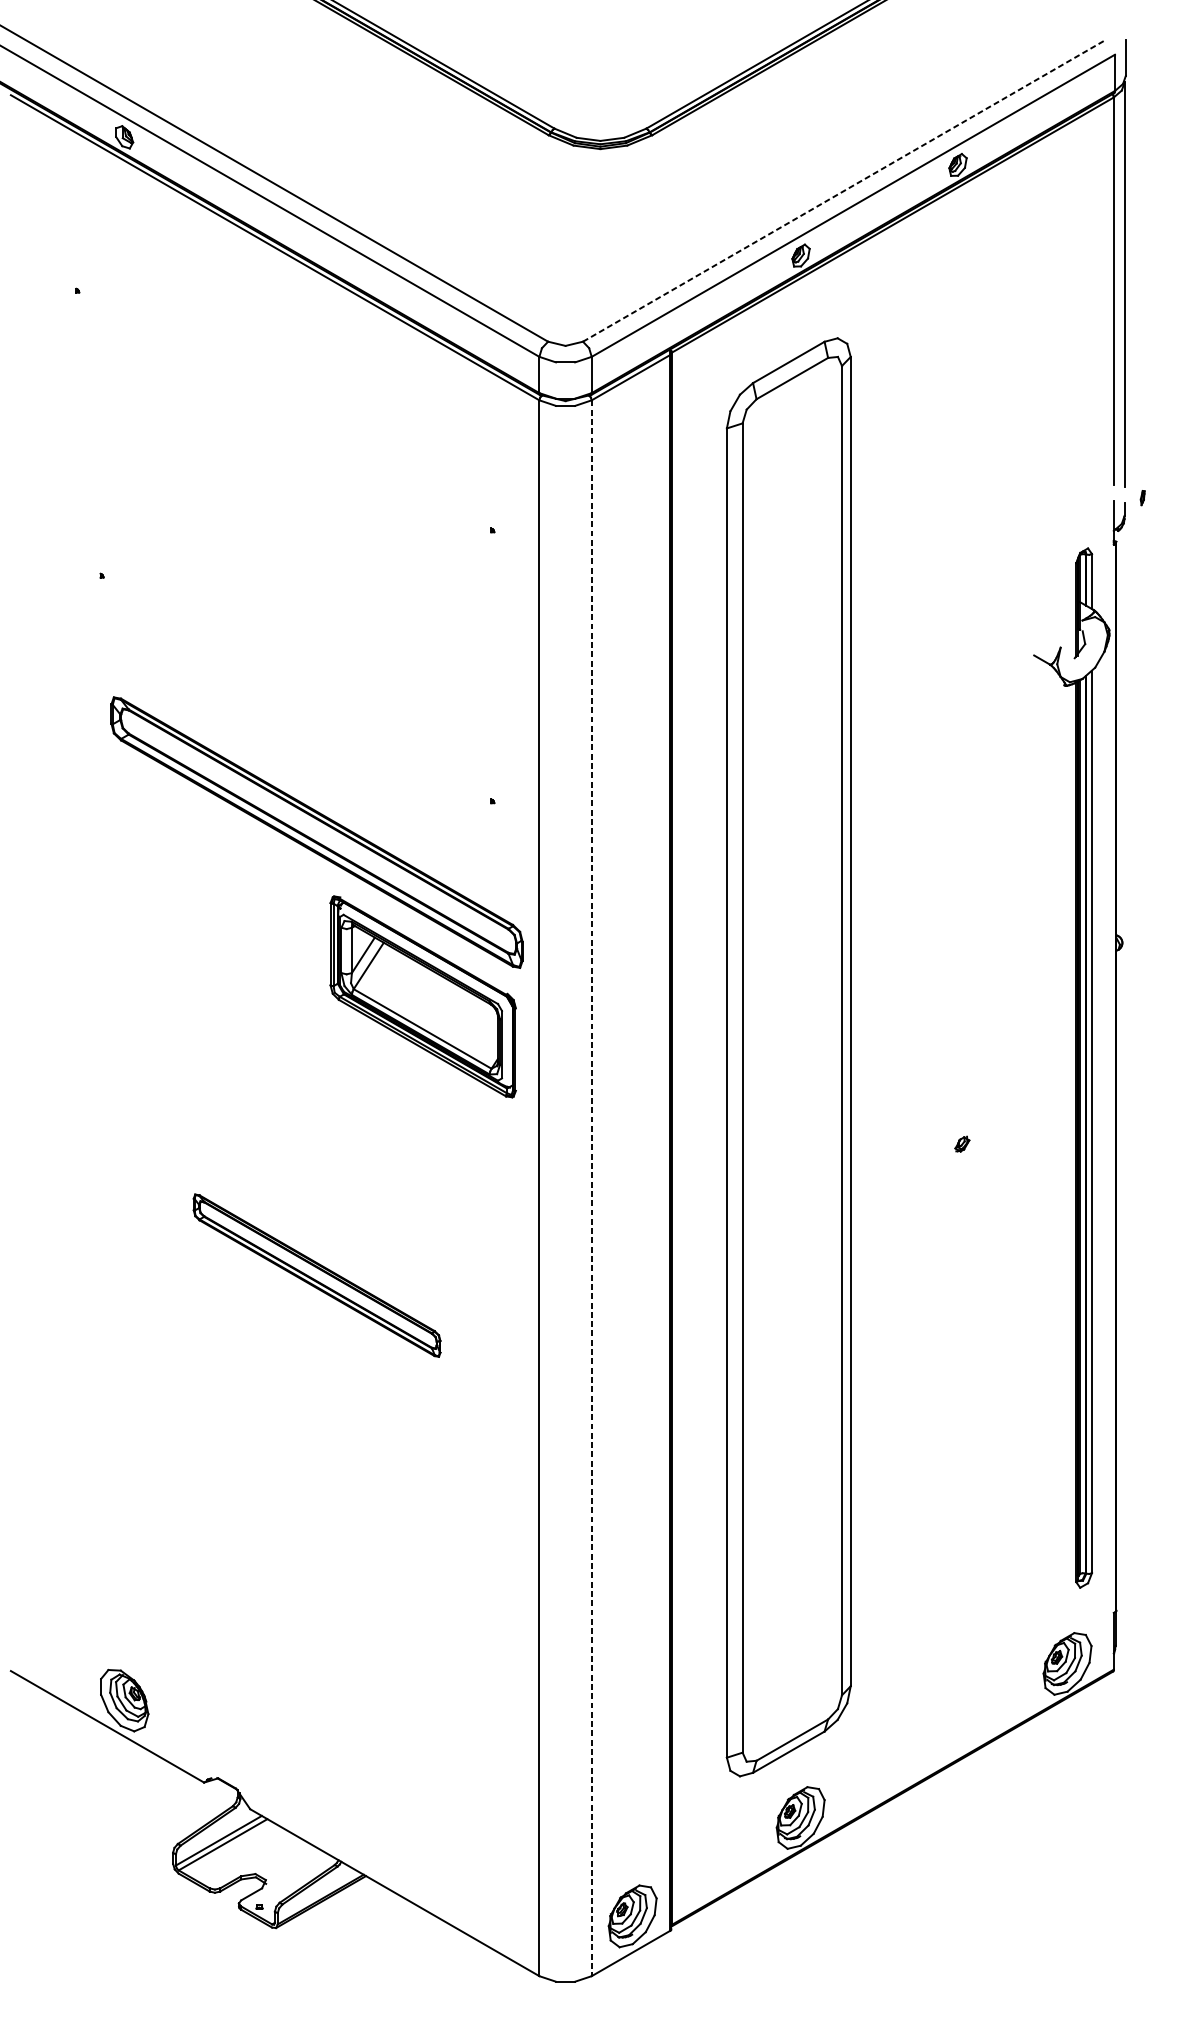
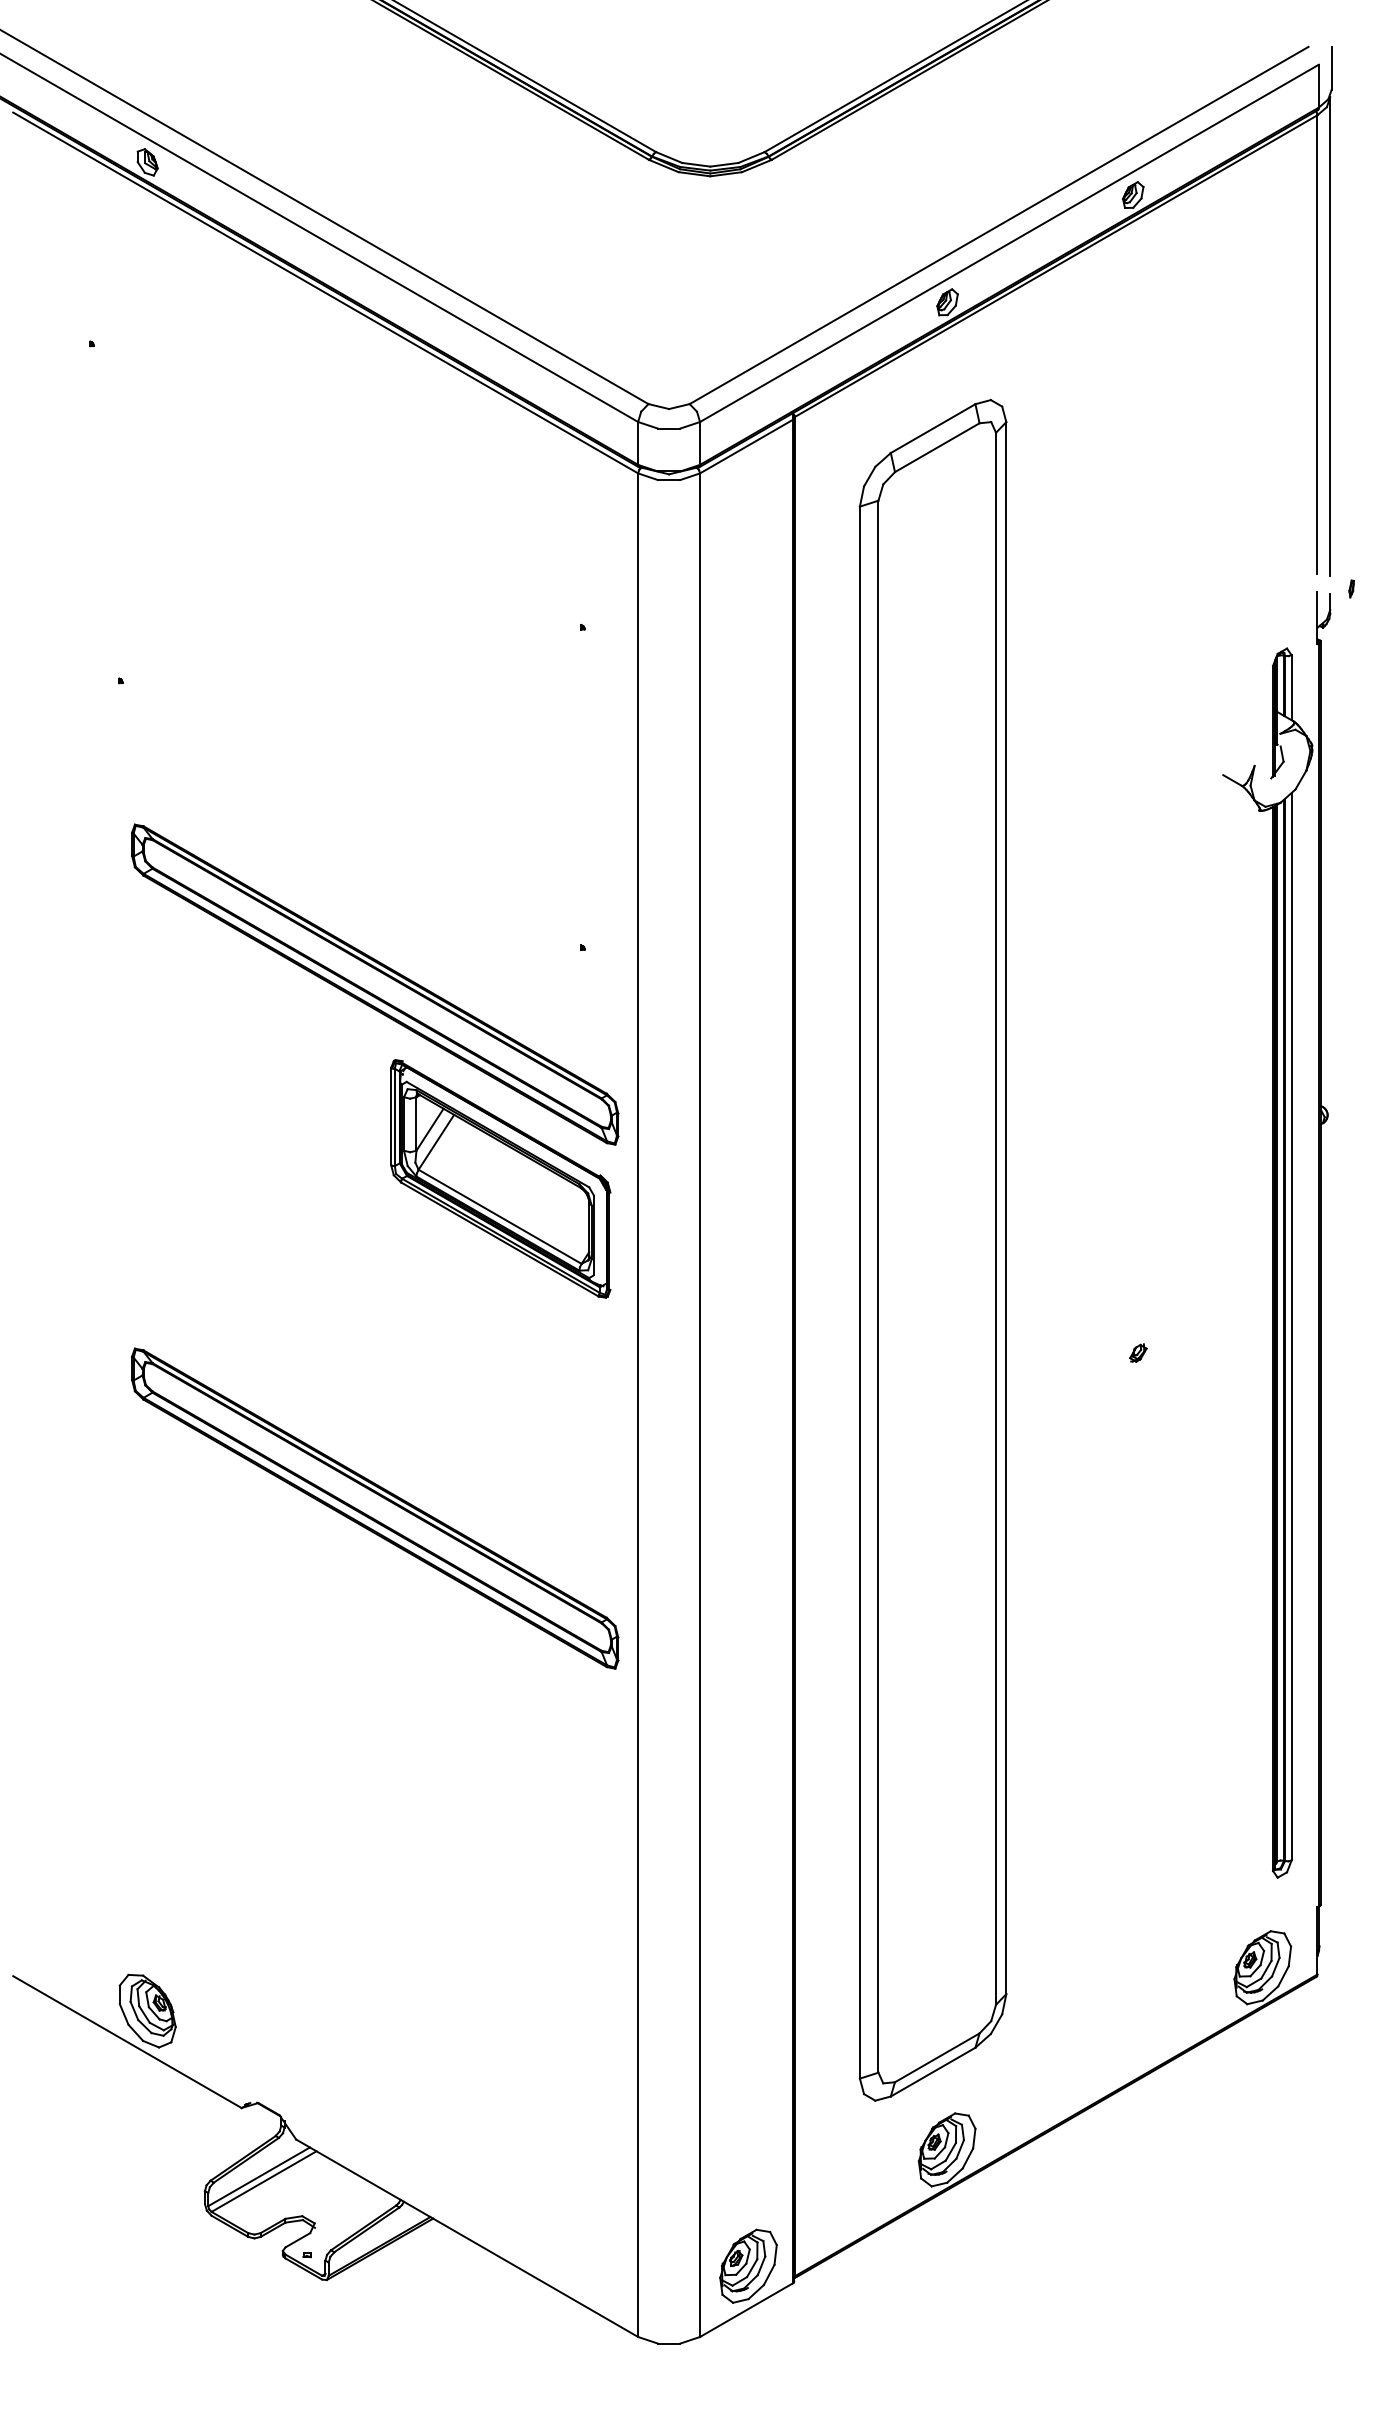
line: (844, 190) -> (999, 225), dashed -> solid
line: (592, 1188) -> (700, 1405), dashed -> solid
part: (317, 1275) -> (375, 1508), size x1.67

